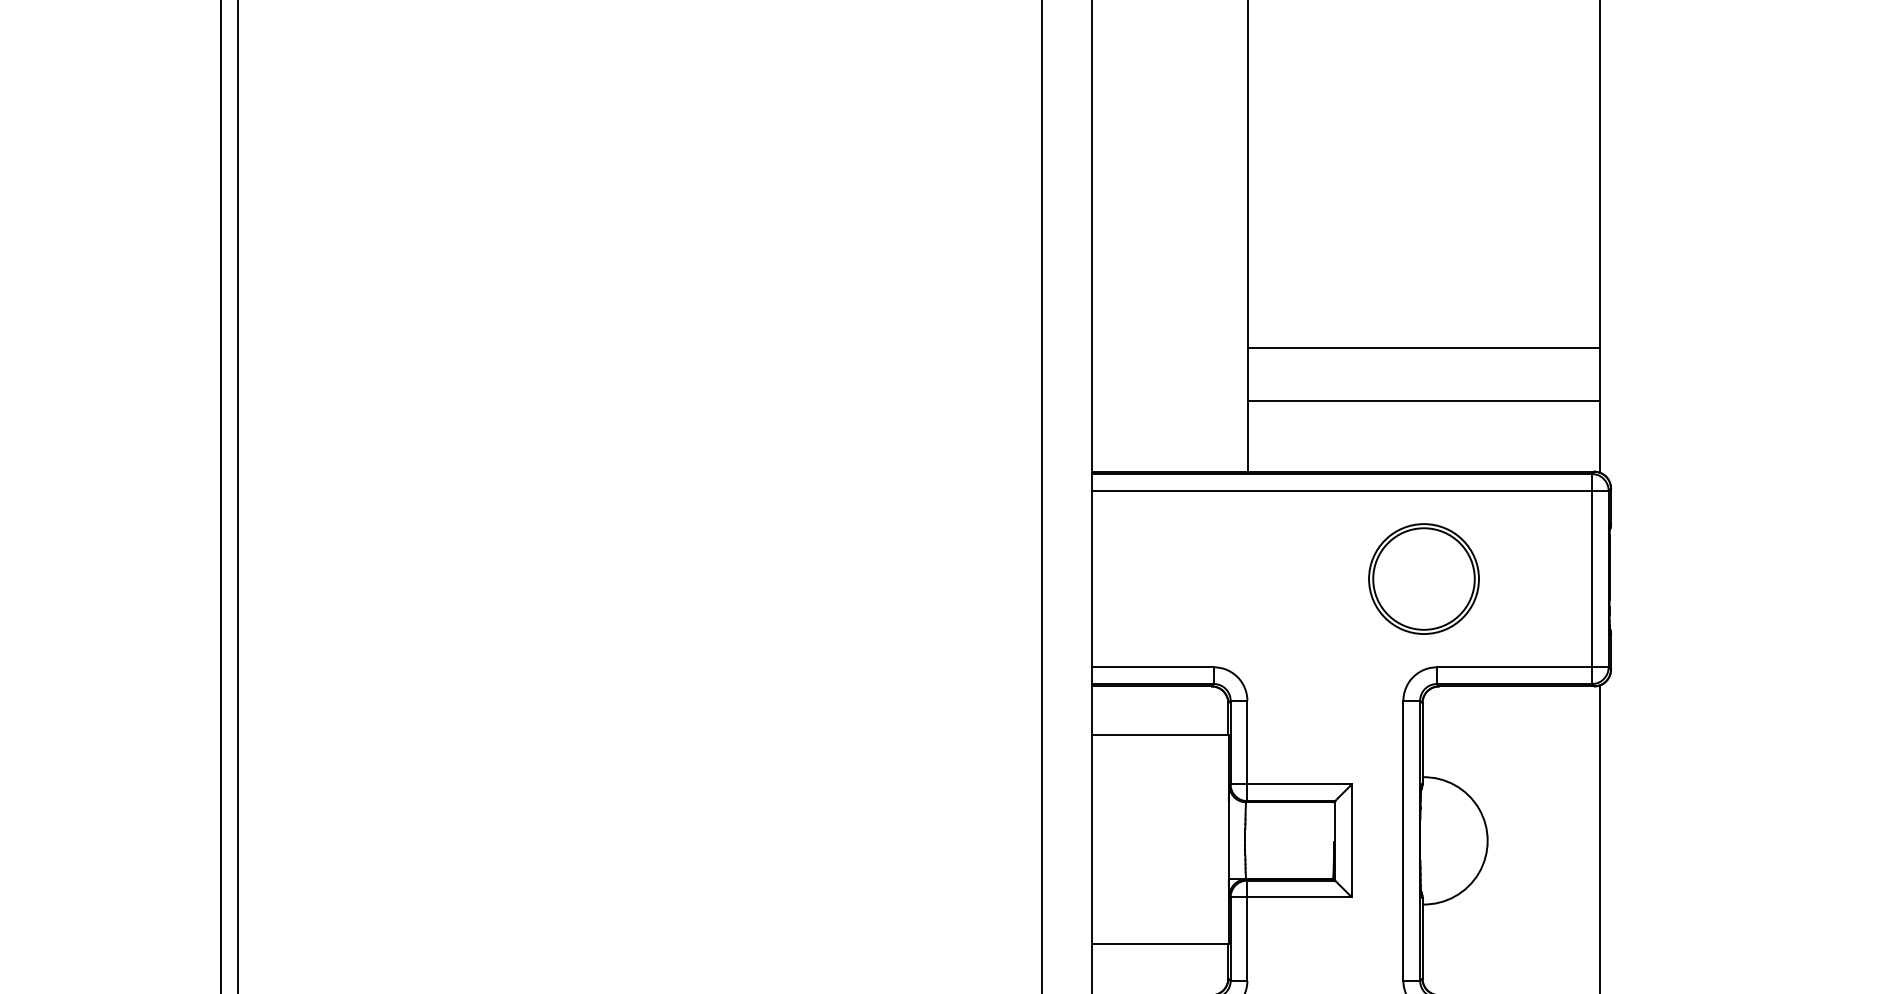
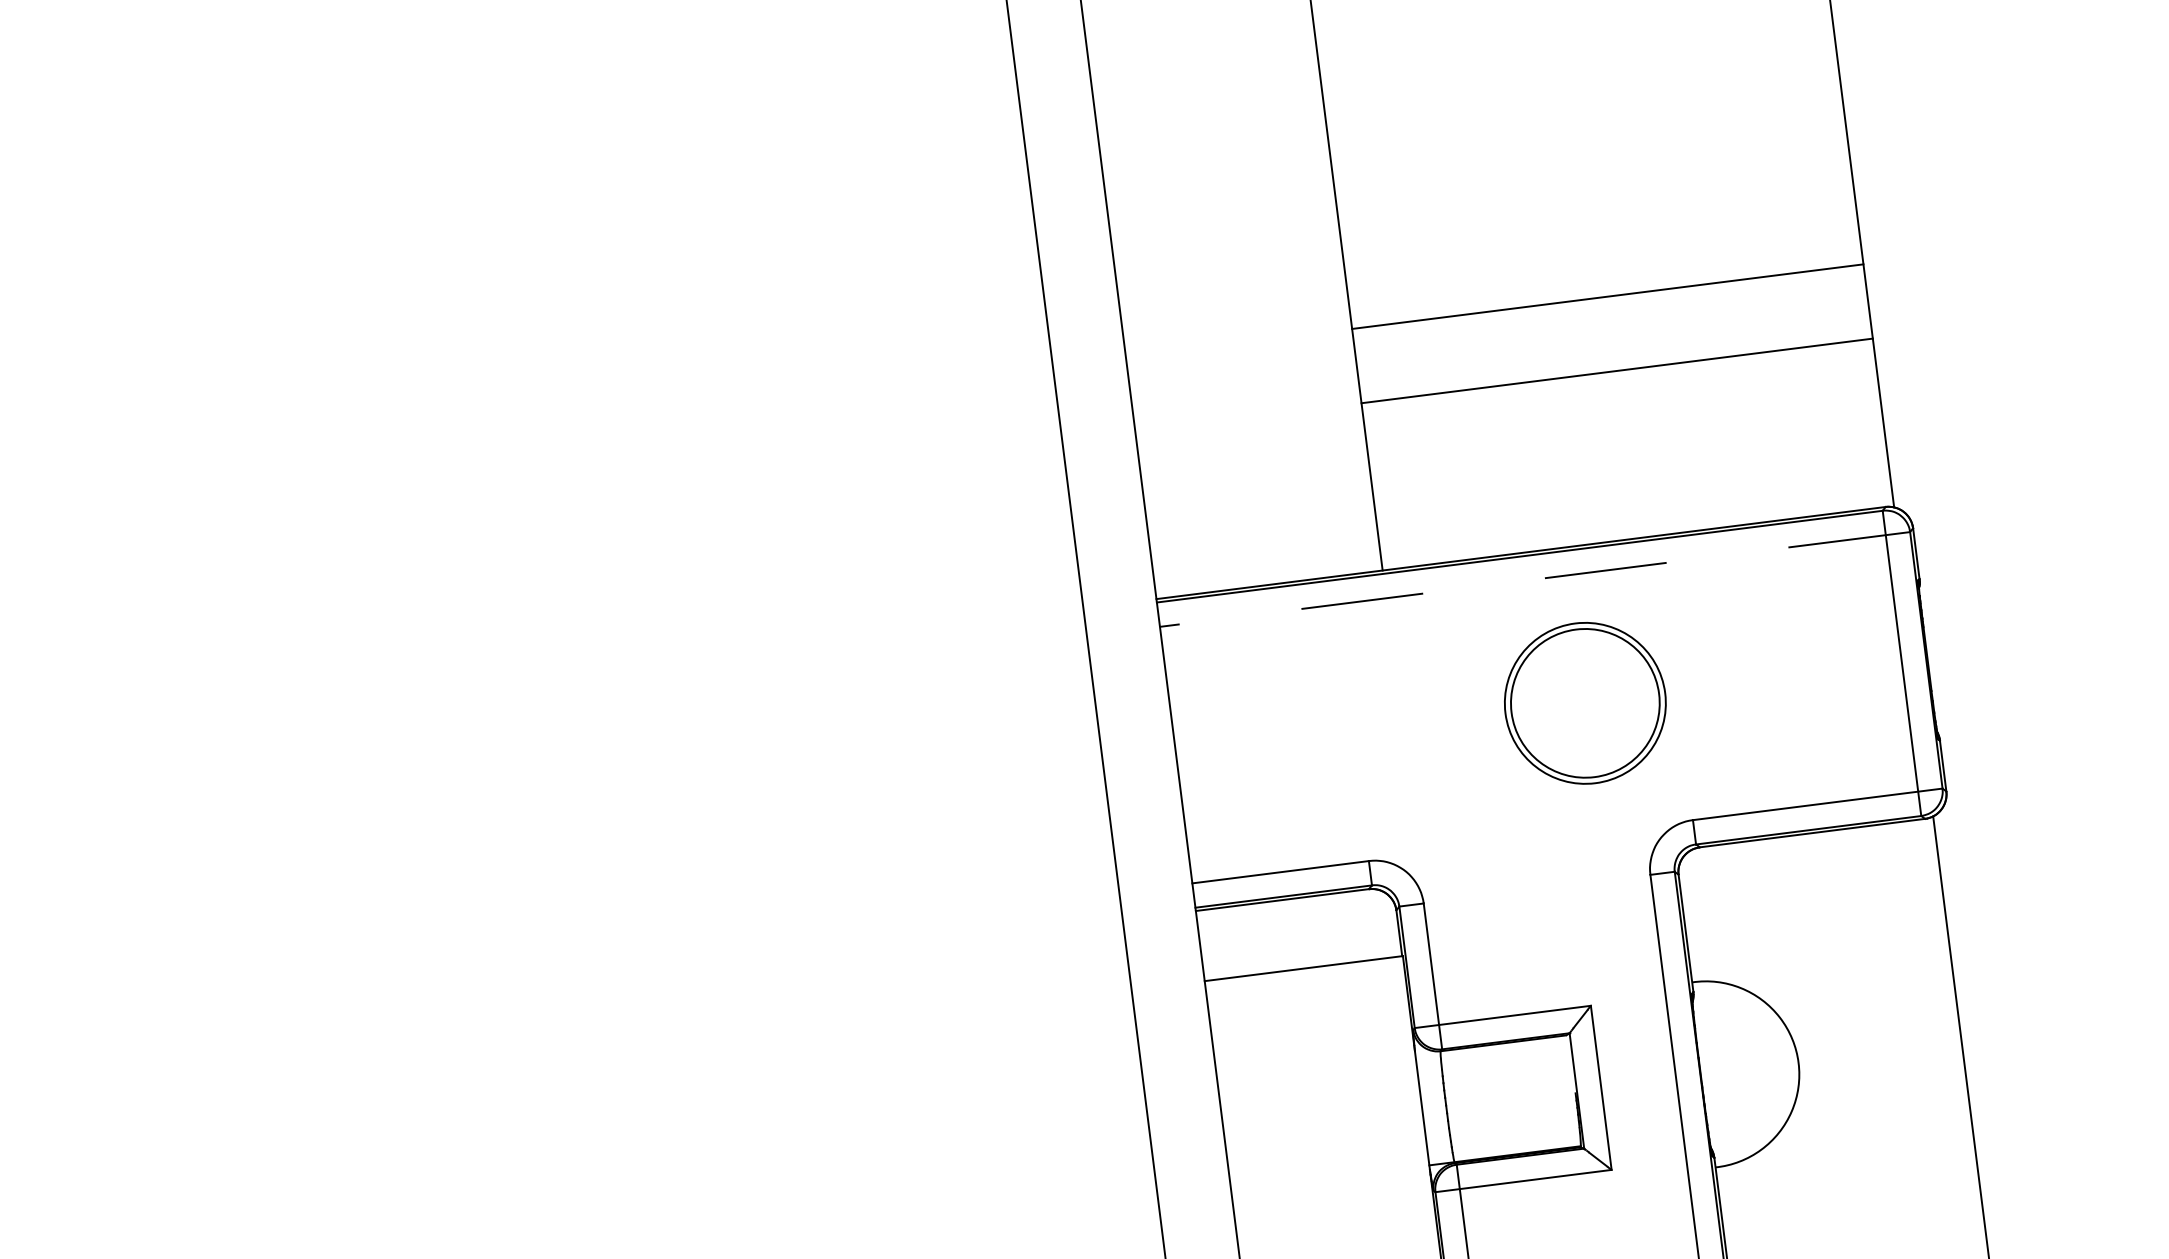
line: (1423, 348) -> (1607, 296), moved
line: (1423, 400) -> (1616, 370), moved
line: (1350, 490) -> (1534, 578), solid -> dashed
part: (1423, 578) -> (1584, 702), moved

